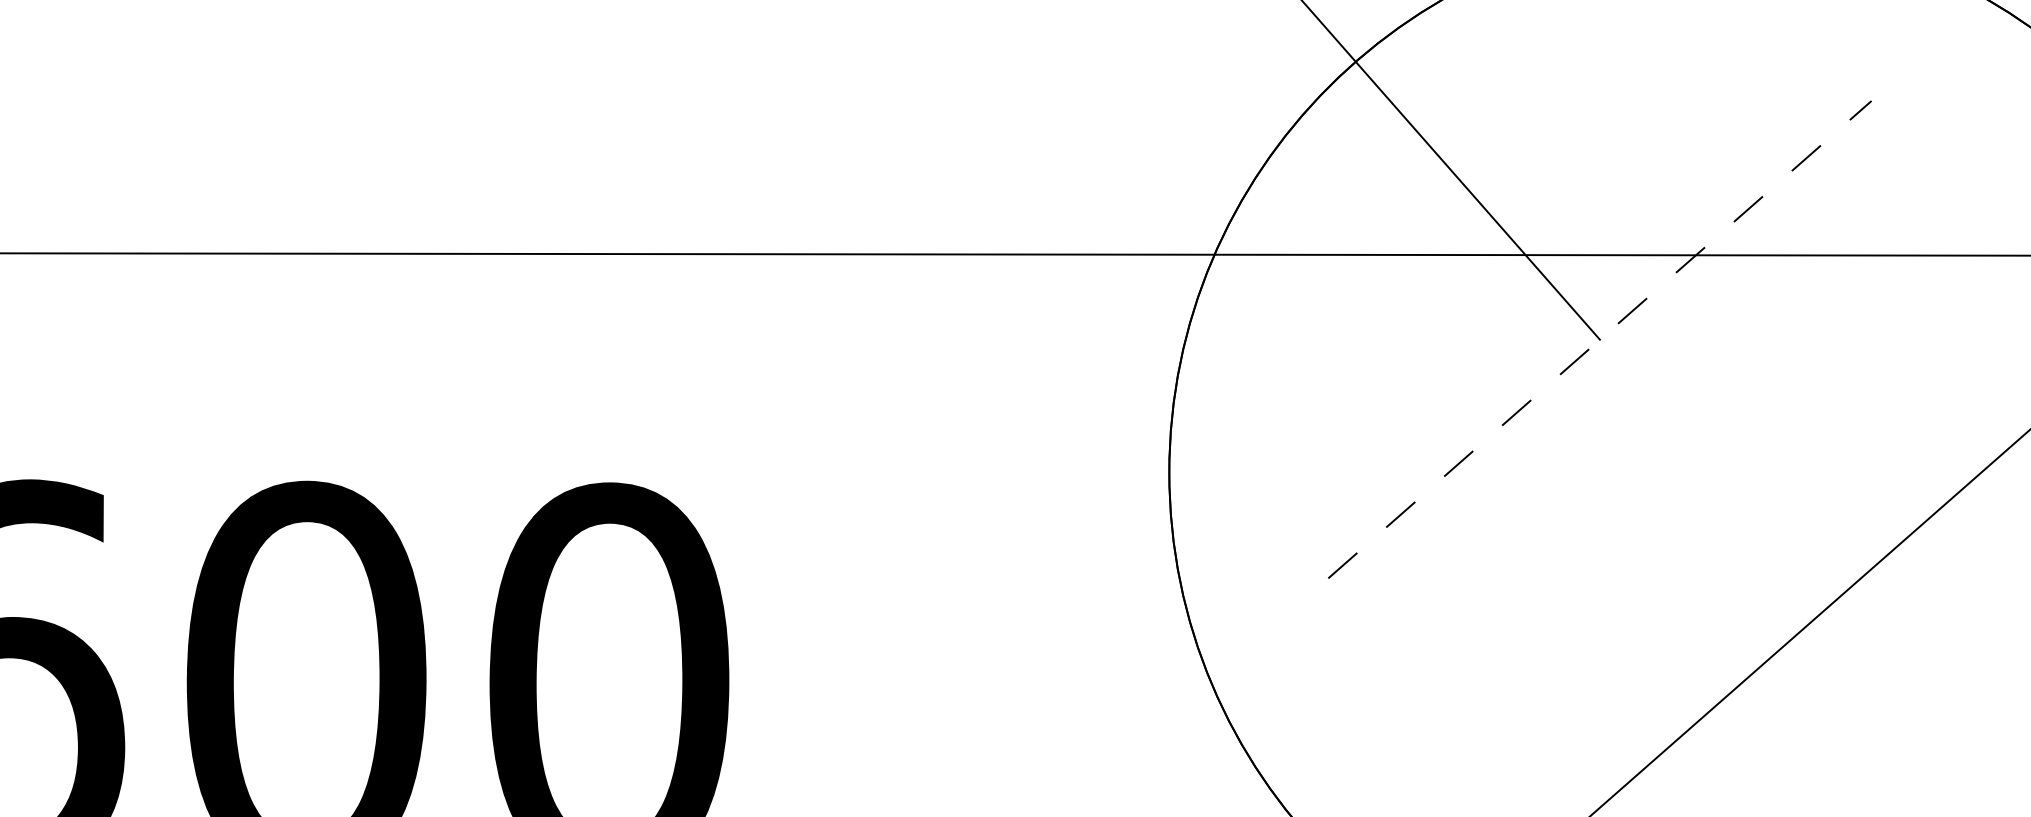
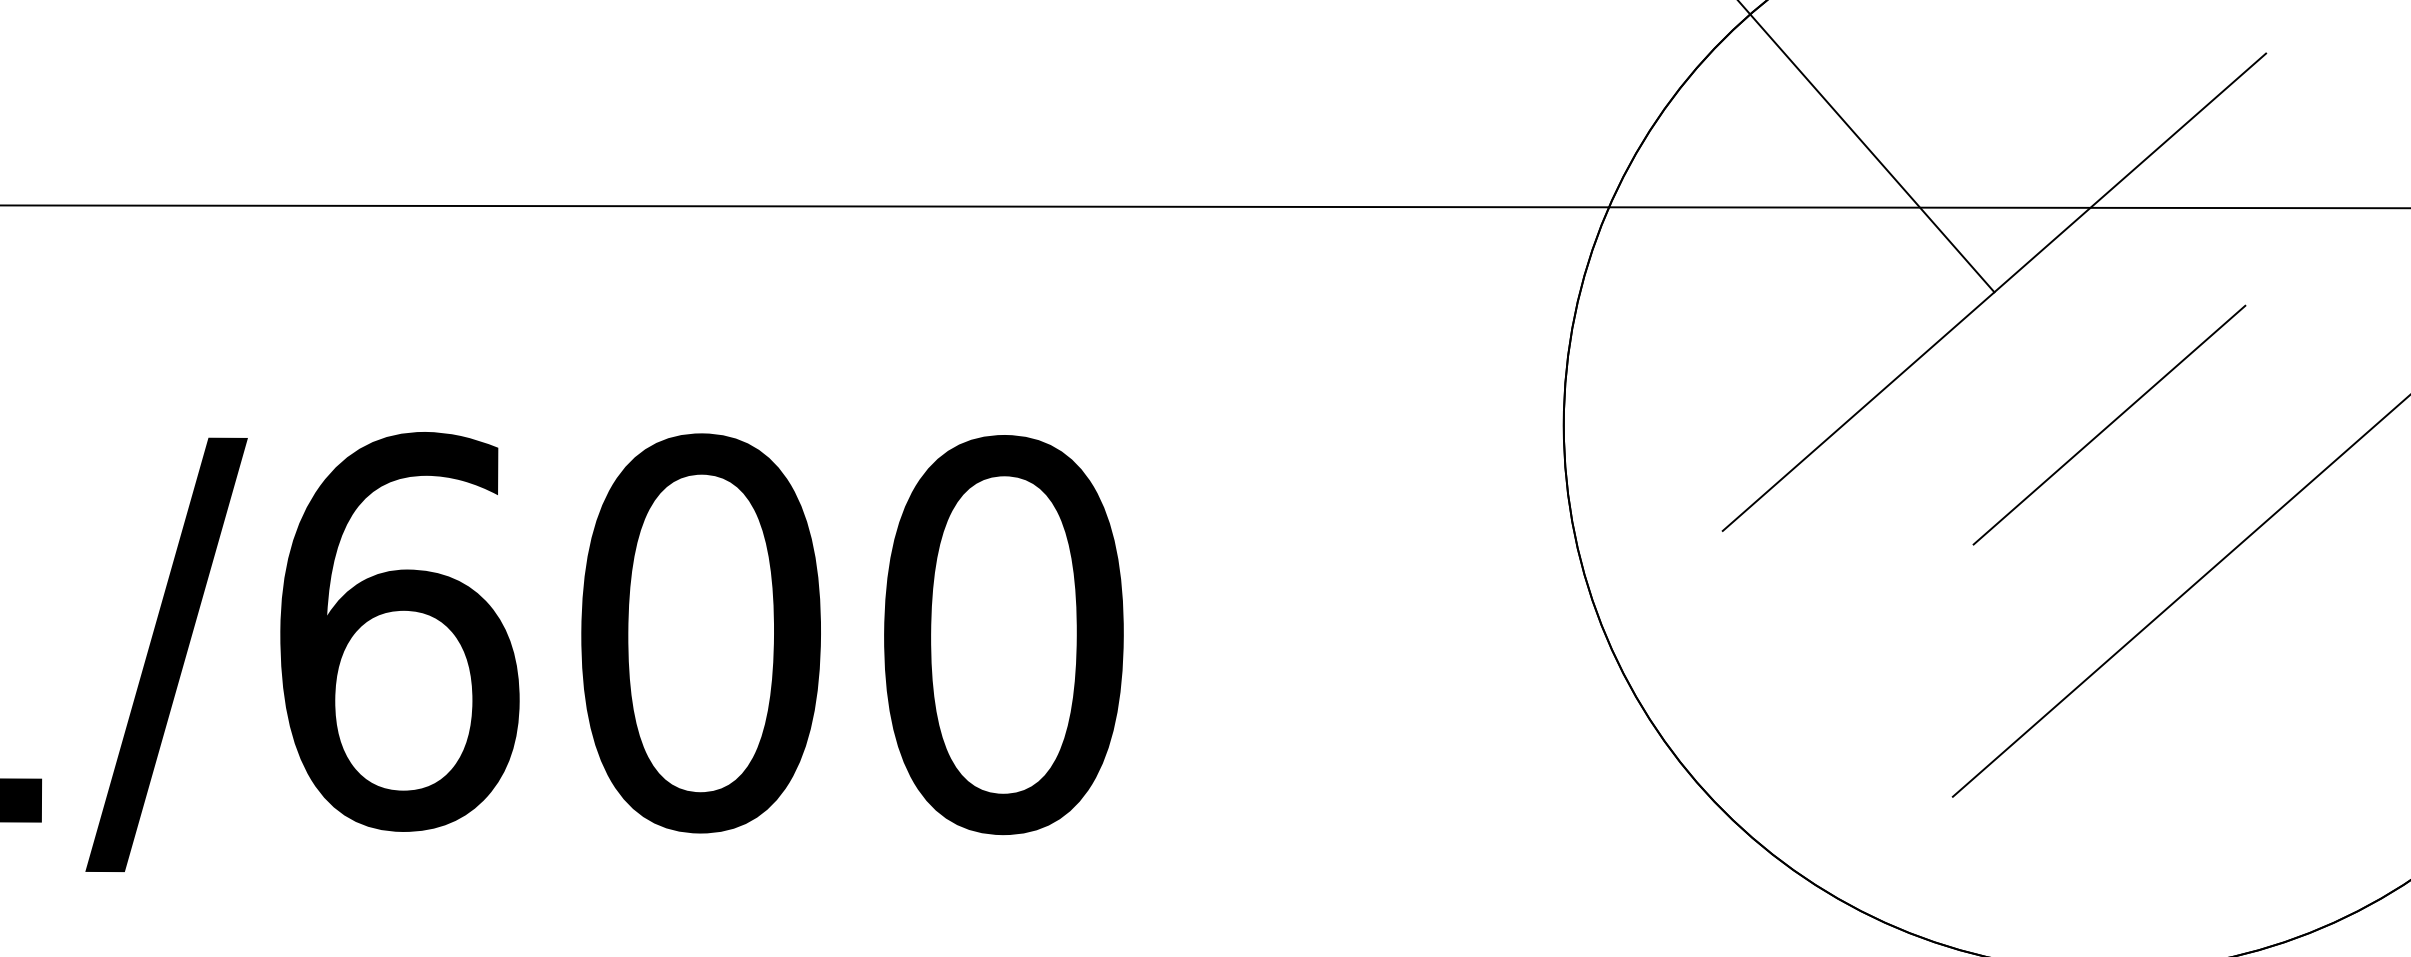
line: (1600, 339) -> (1994, 292), dashed -> solid
line: (1715, 471) -> (2109, 424), added

